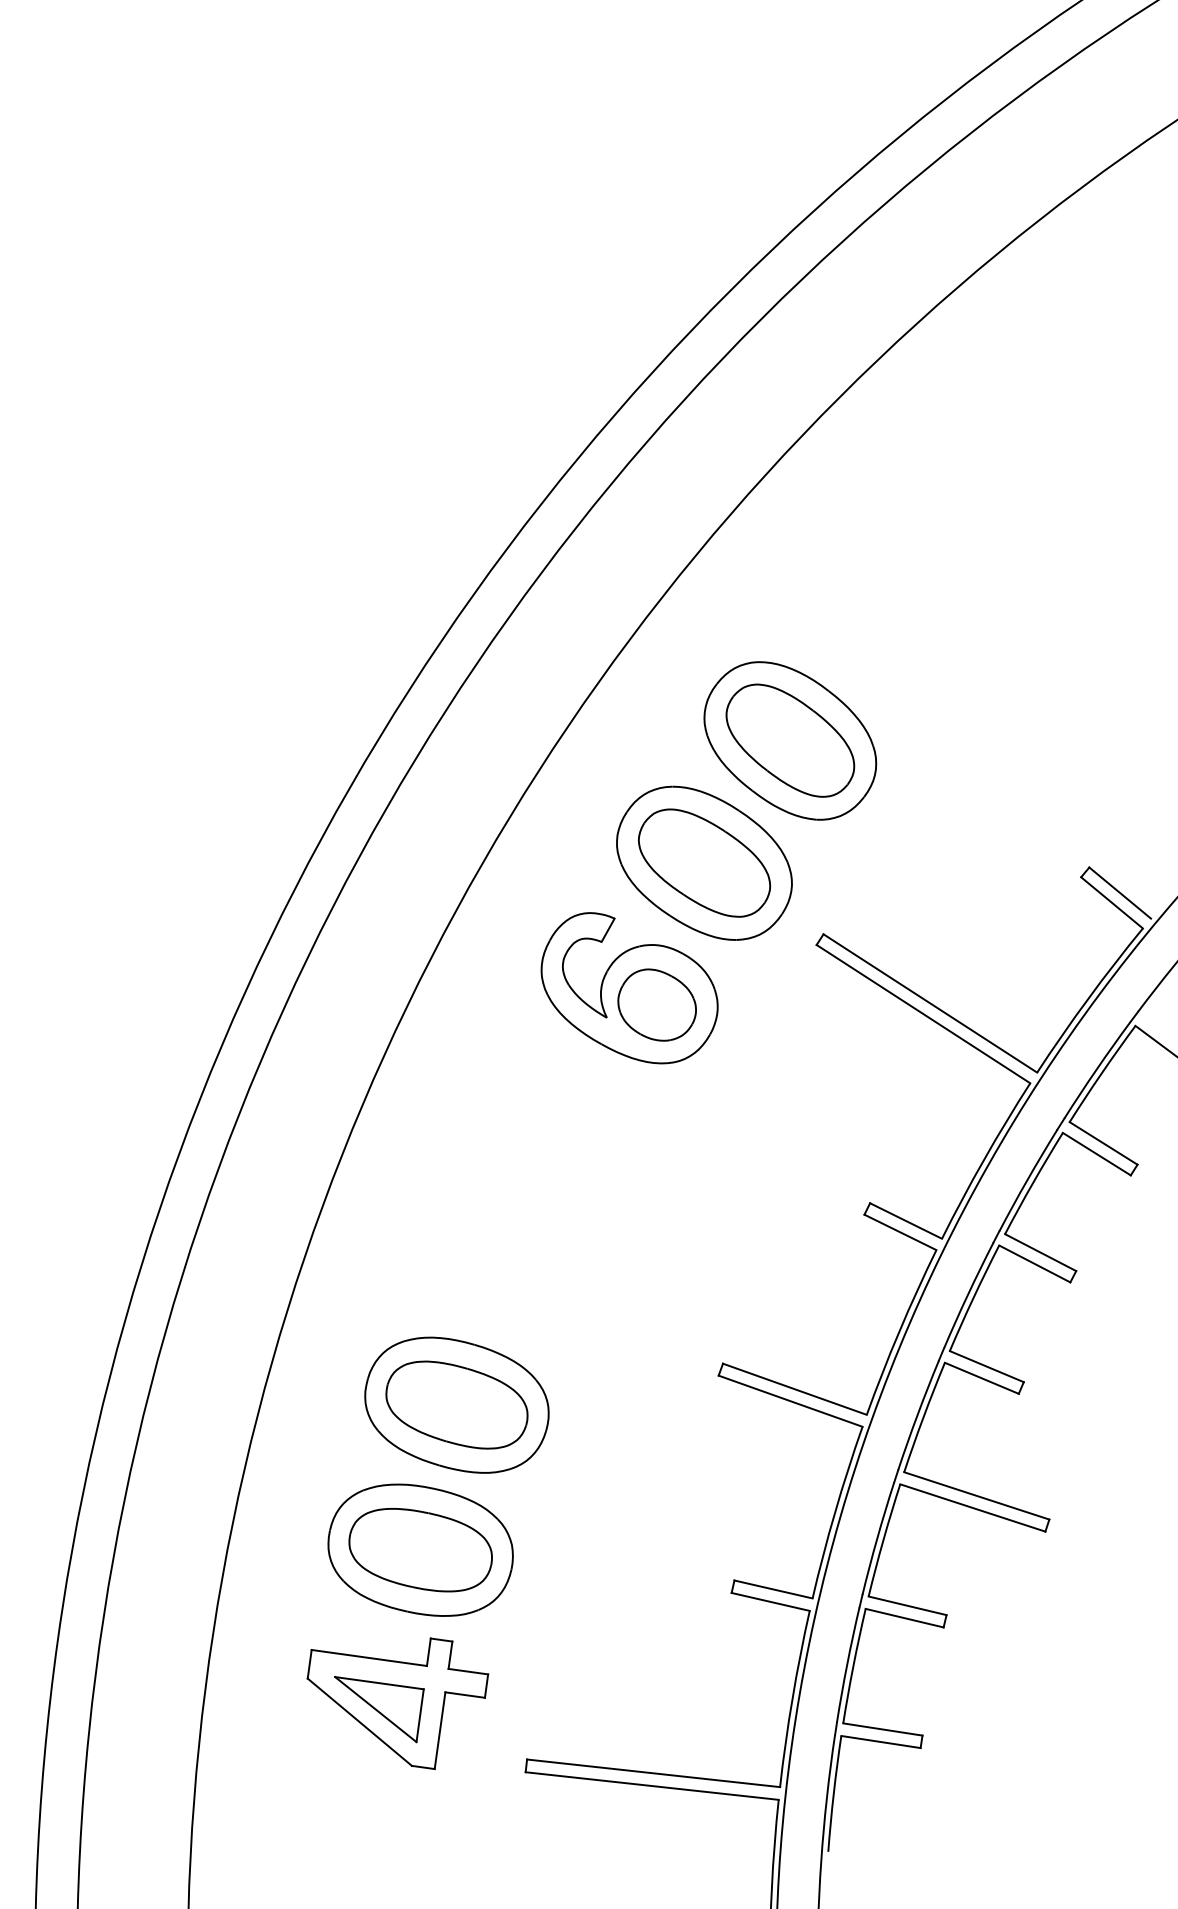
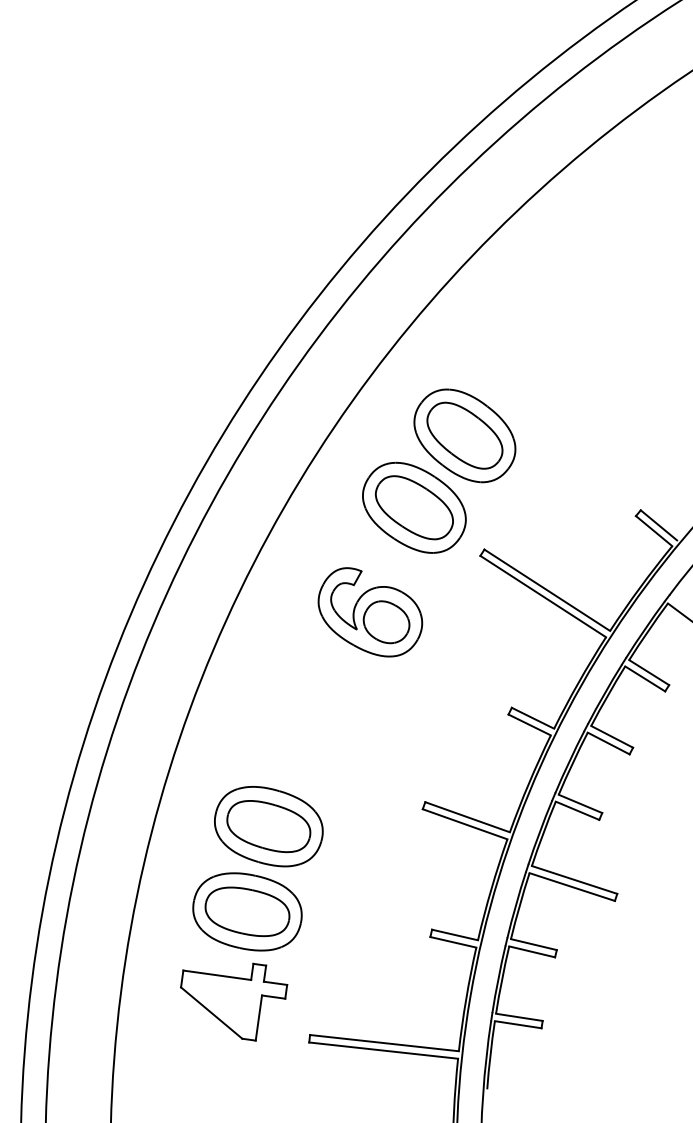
part: (629, 988) -> (370, 612), moved
part: (379, 1709) -> (223, 1005), removed

